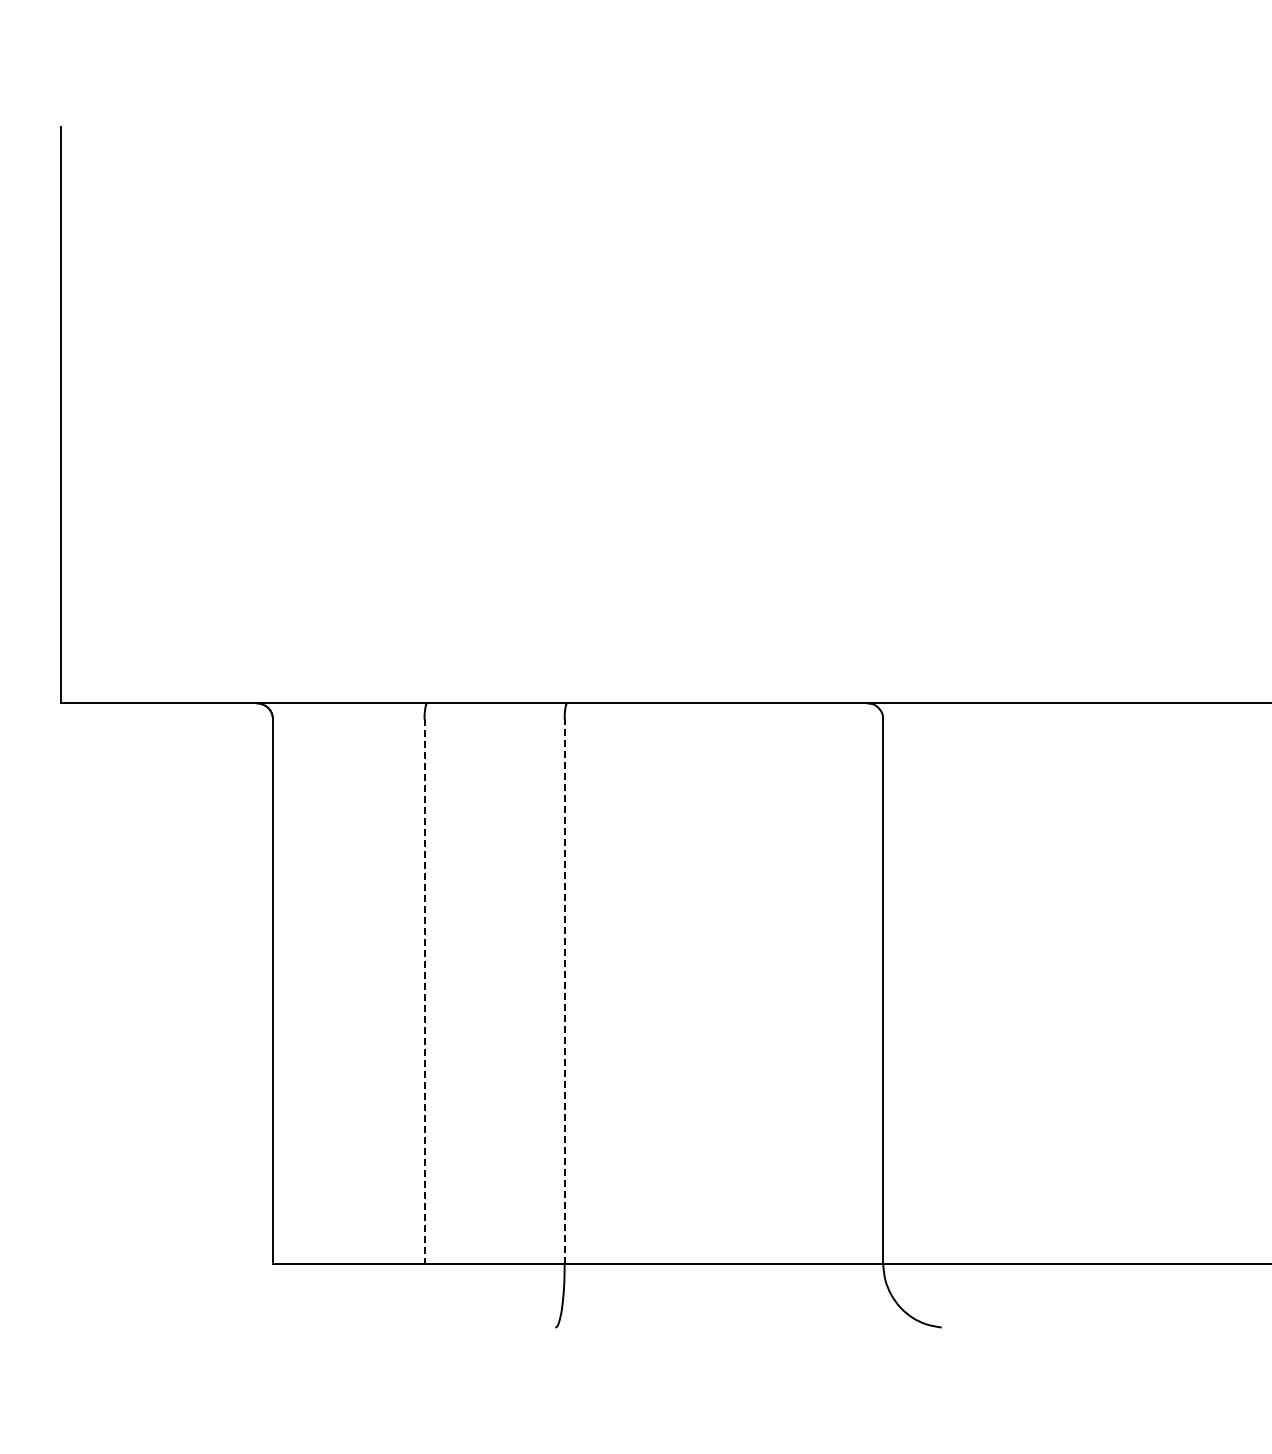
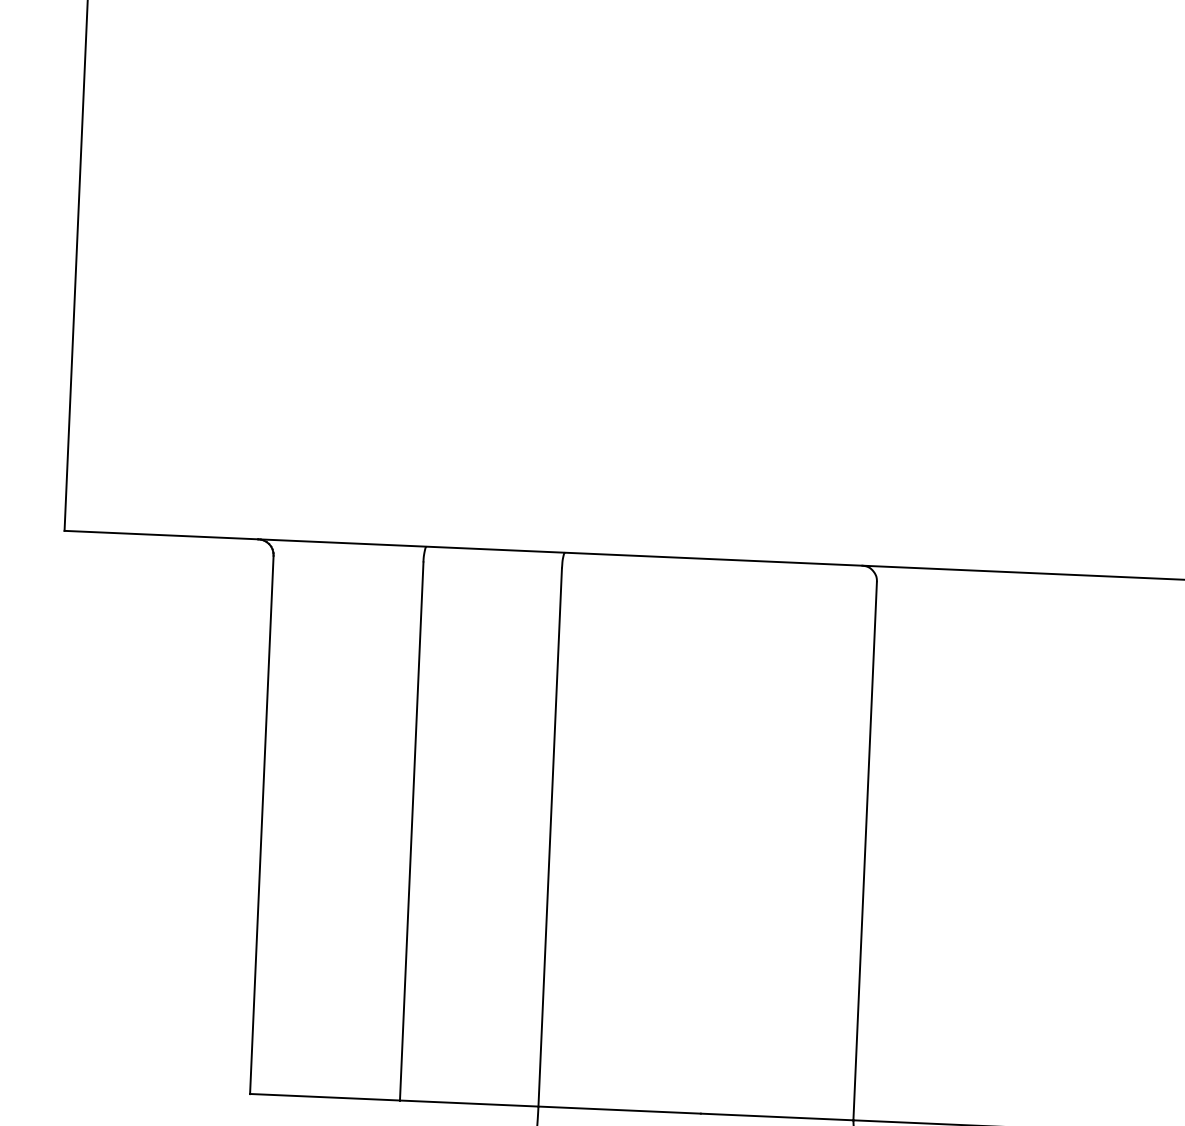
line: (564, 991) -> (550, 837), dashed -> solid
line: (424, 992) -> (411, 832), dashed -> solid

